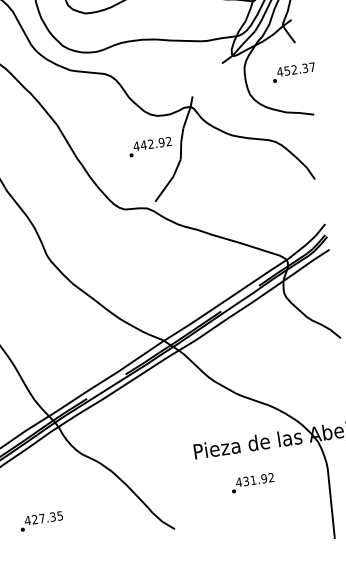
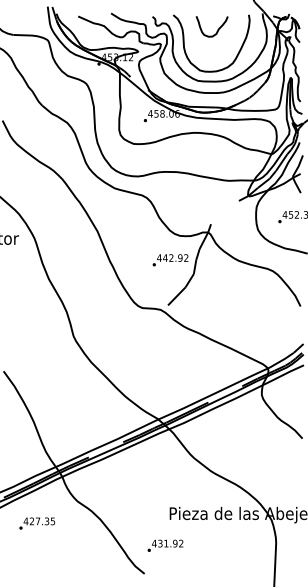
text: (252, 482) -> (165, 545), moved
text: (41, 521) -> (37, 523), moved

